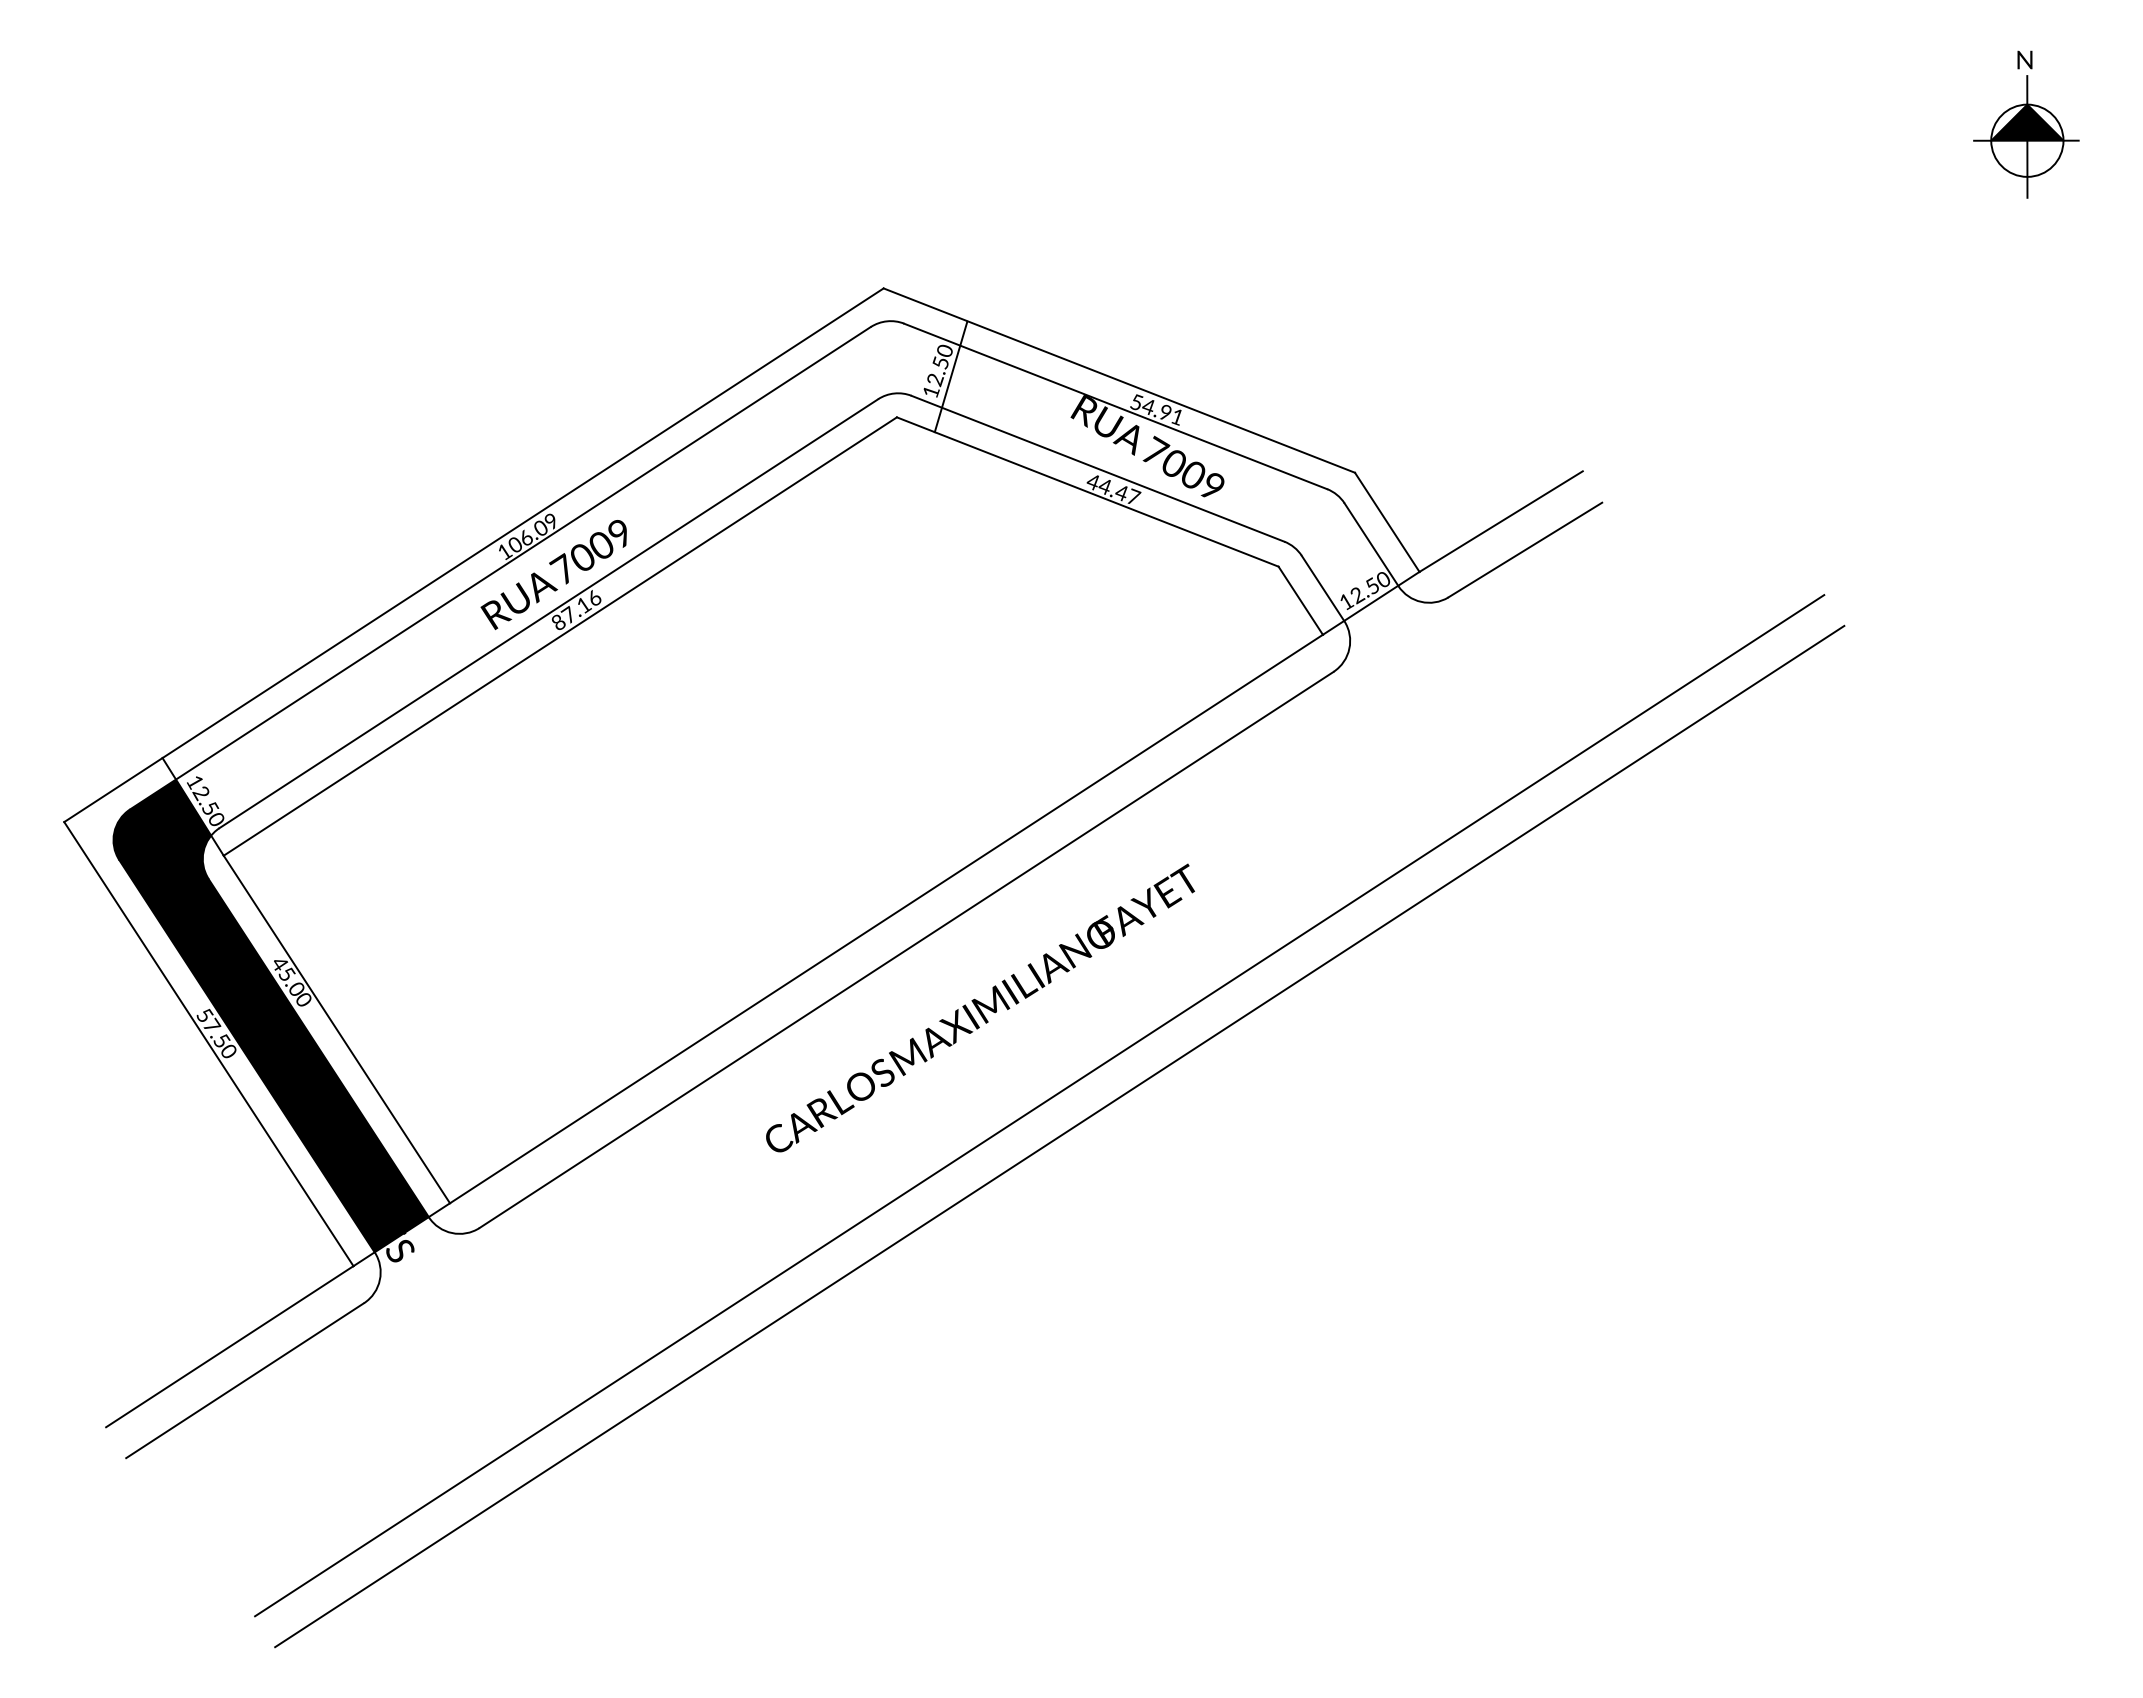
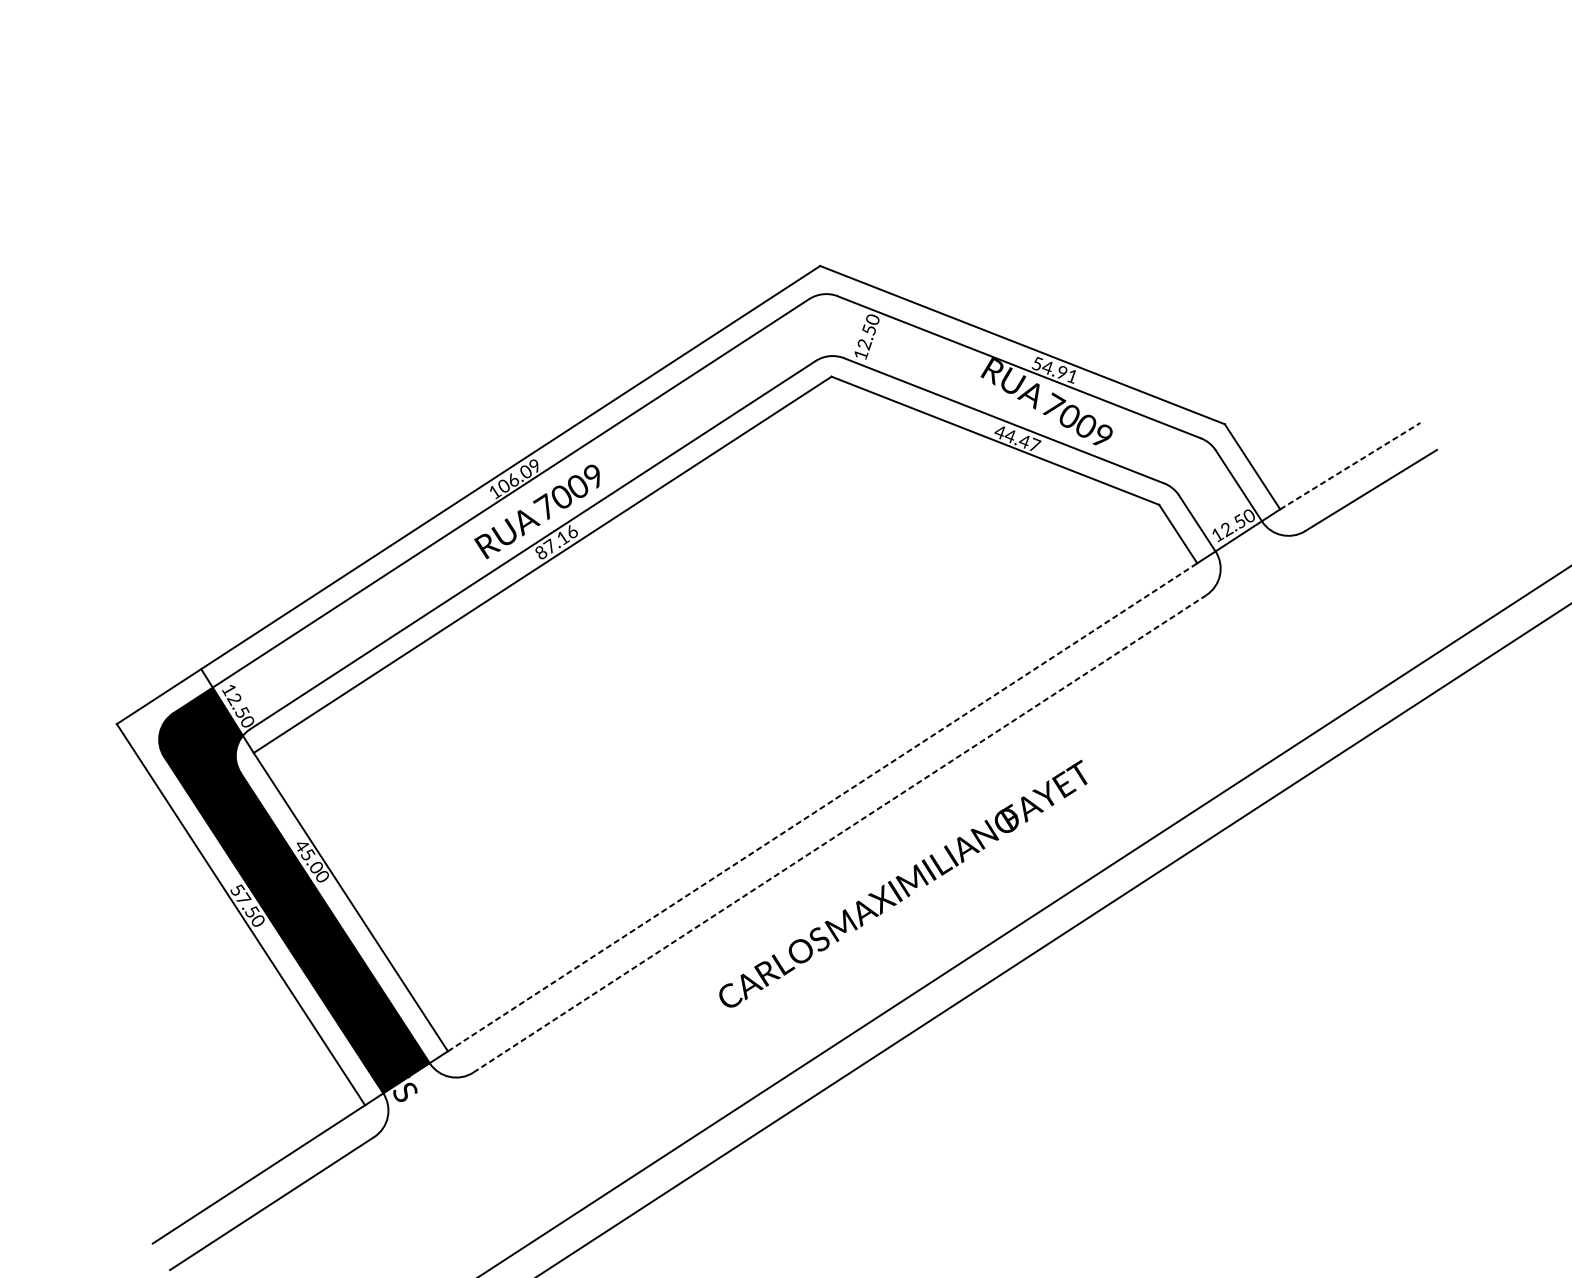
line: (950, 376) -> (877, 341), removed
line: (1501, 521) -> (1350, 466), solid -> dashed
line: (886, 919) -> (822, 807), solid -> dashed
line: (907, 949) -> (840, 833), solid -> dashed

